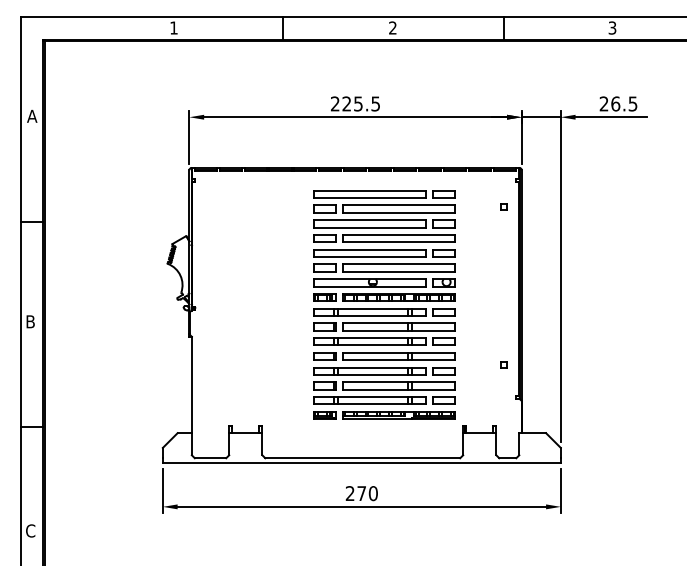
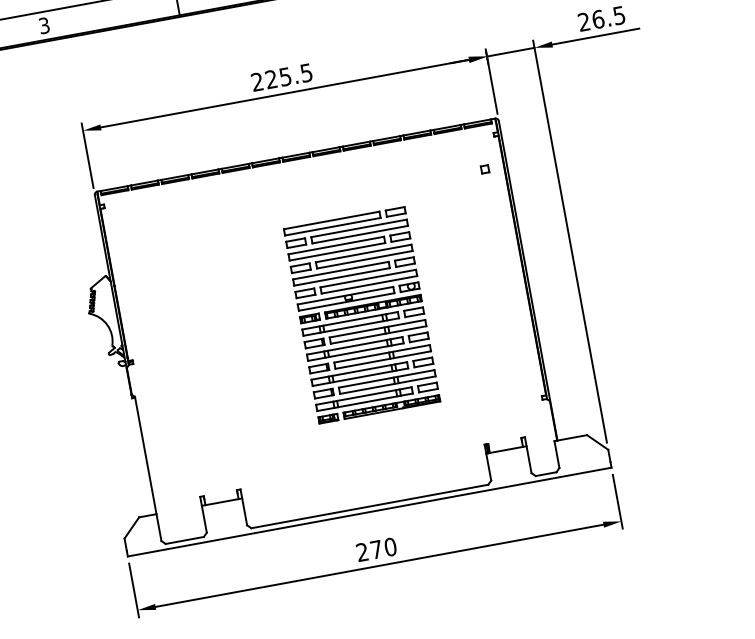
text: (173, 27) -> (43, 25), 1 -> 3
part: (384, 304) -> (361, 314), size x0.7
part: (503, 364) -> (519, 361), removed

